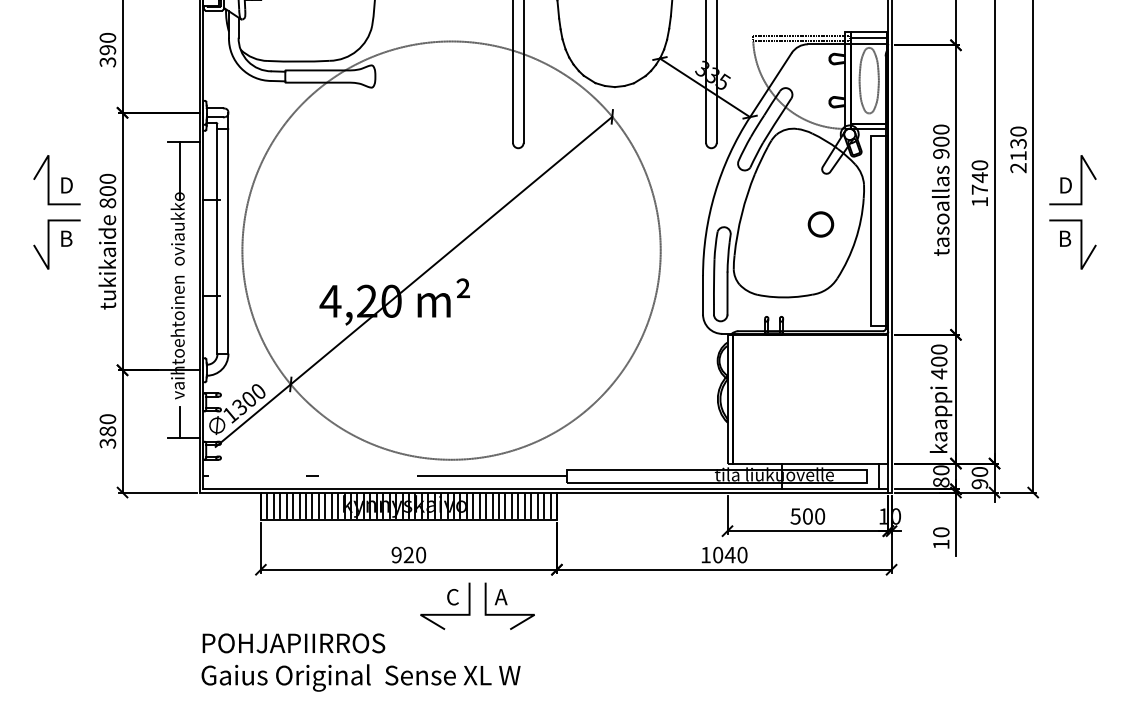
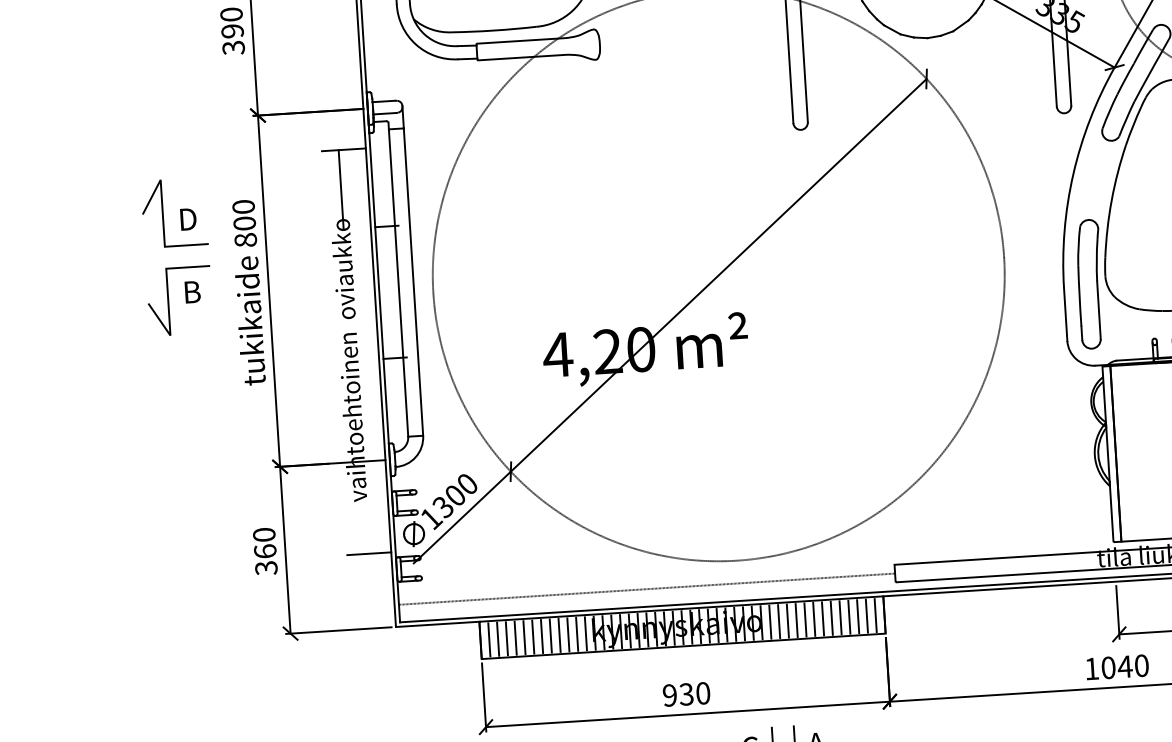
line: (179, 421) -> (362, 531), removed
text: (107, 431) -> (264, 551), 380 -> 360
text: (408, 555) -> (686, 694), 920 -> 930

